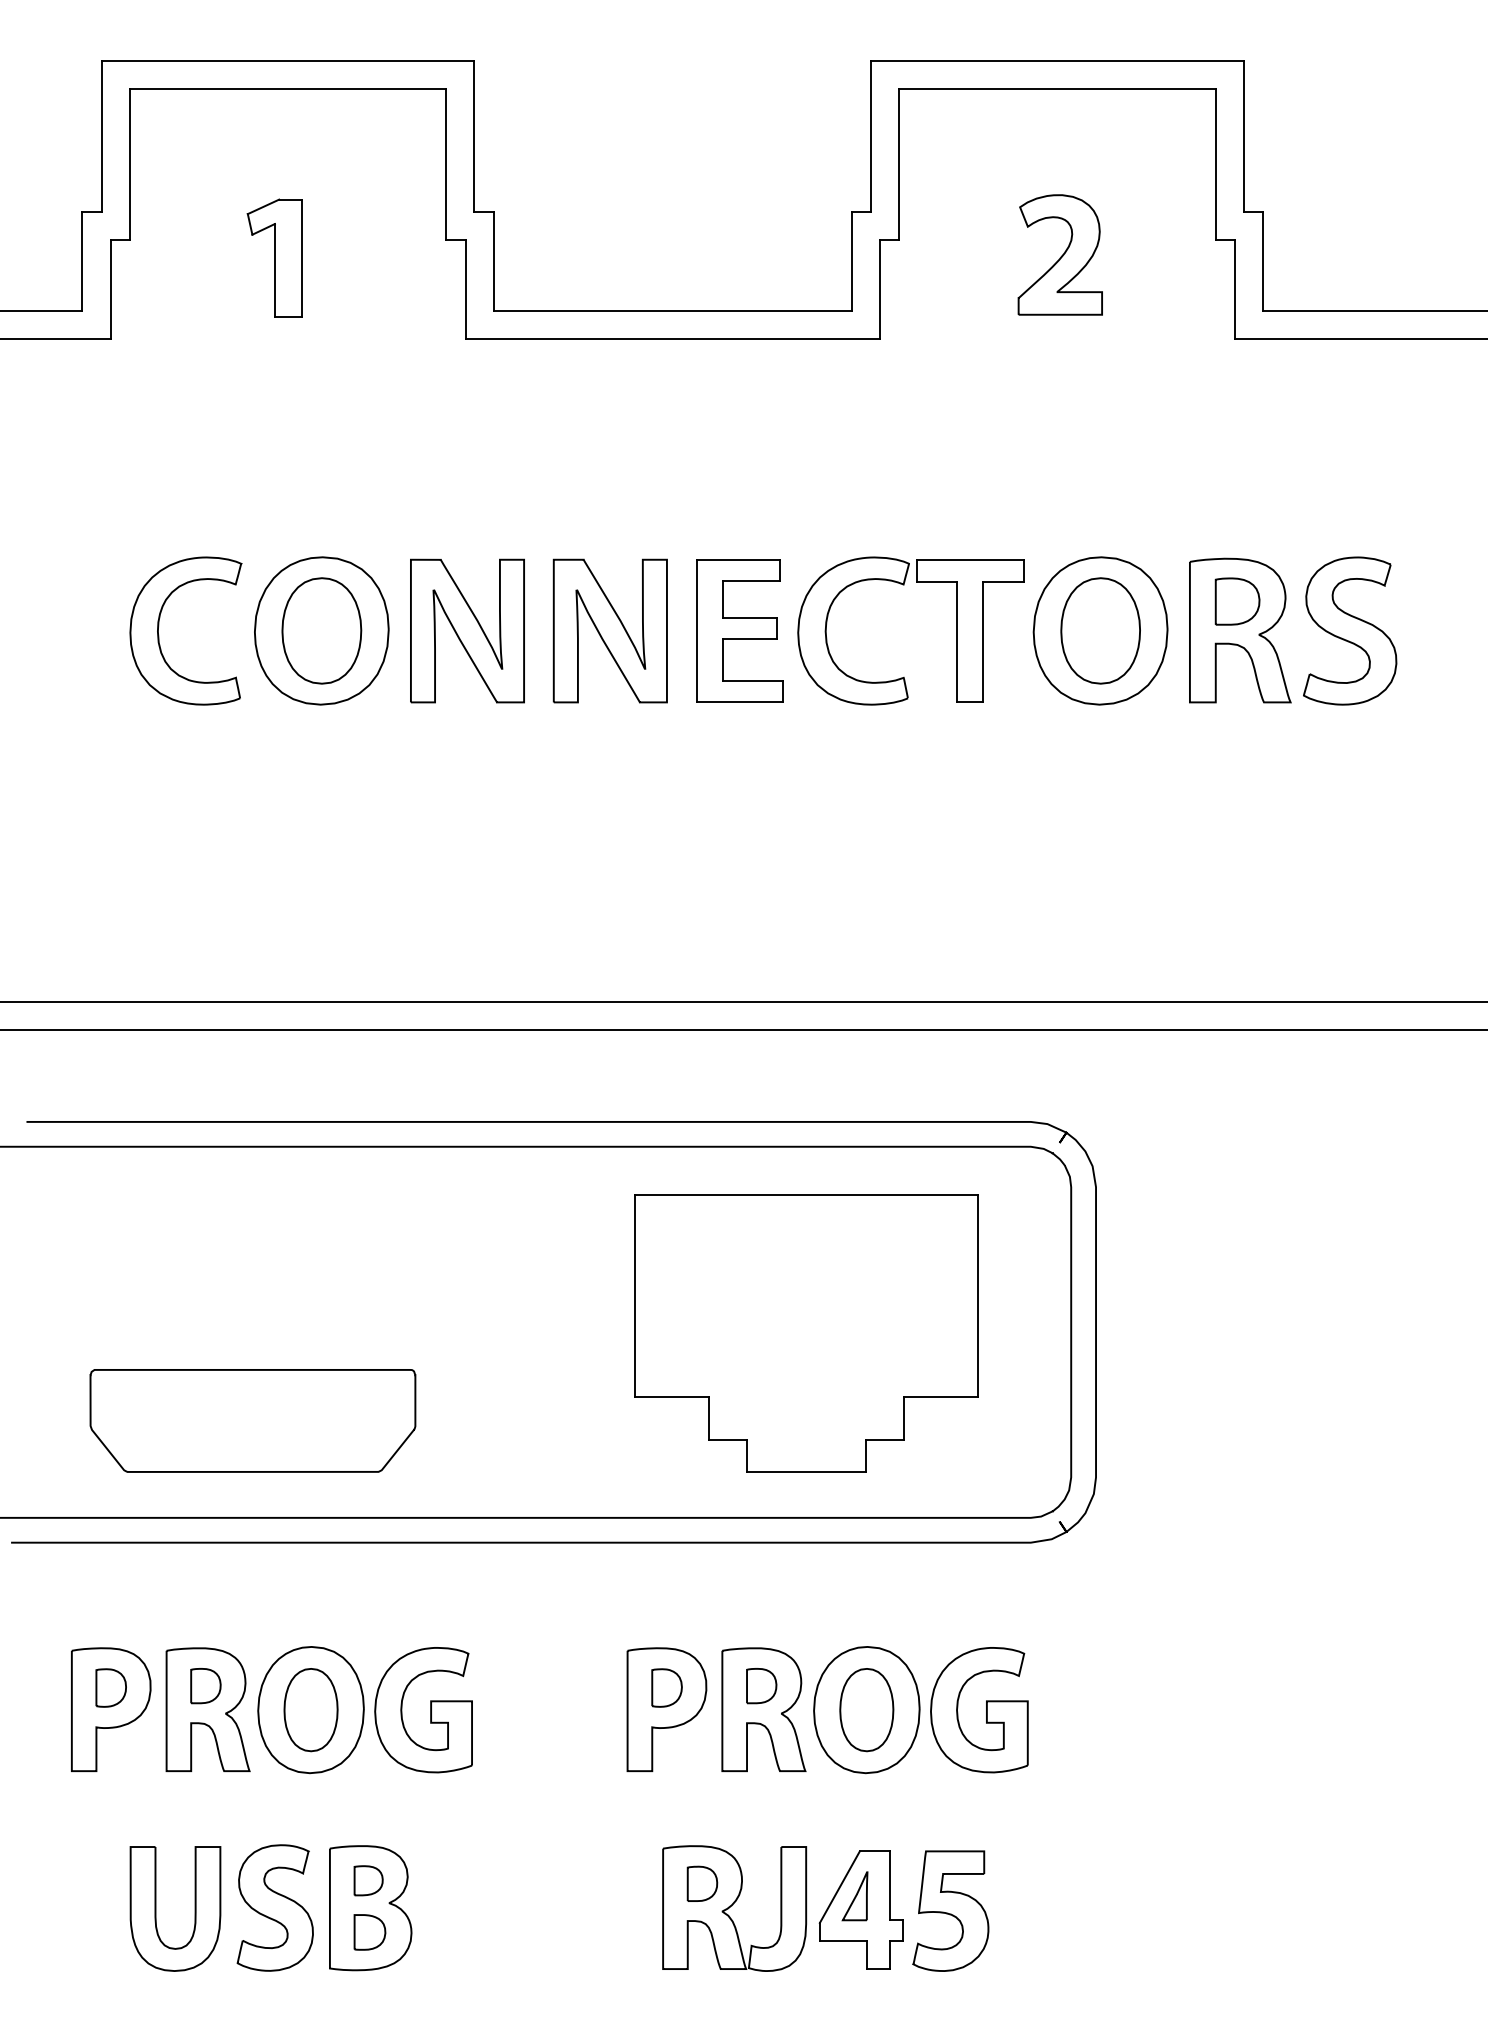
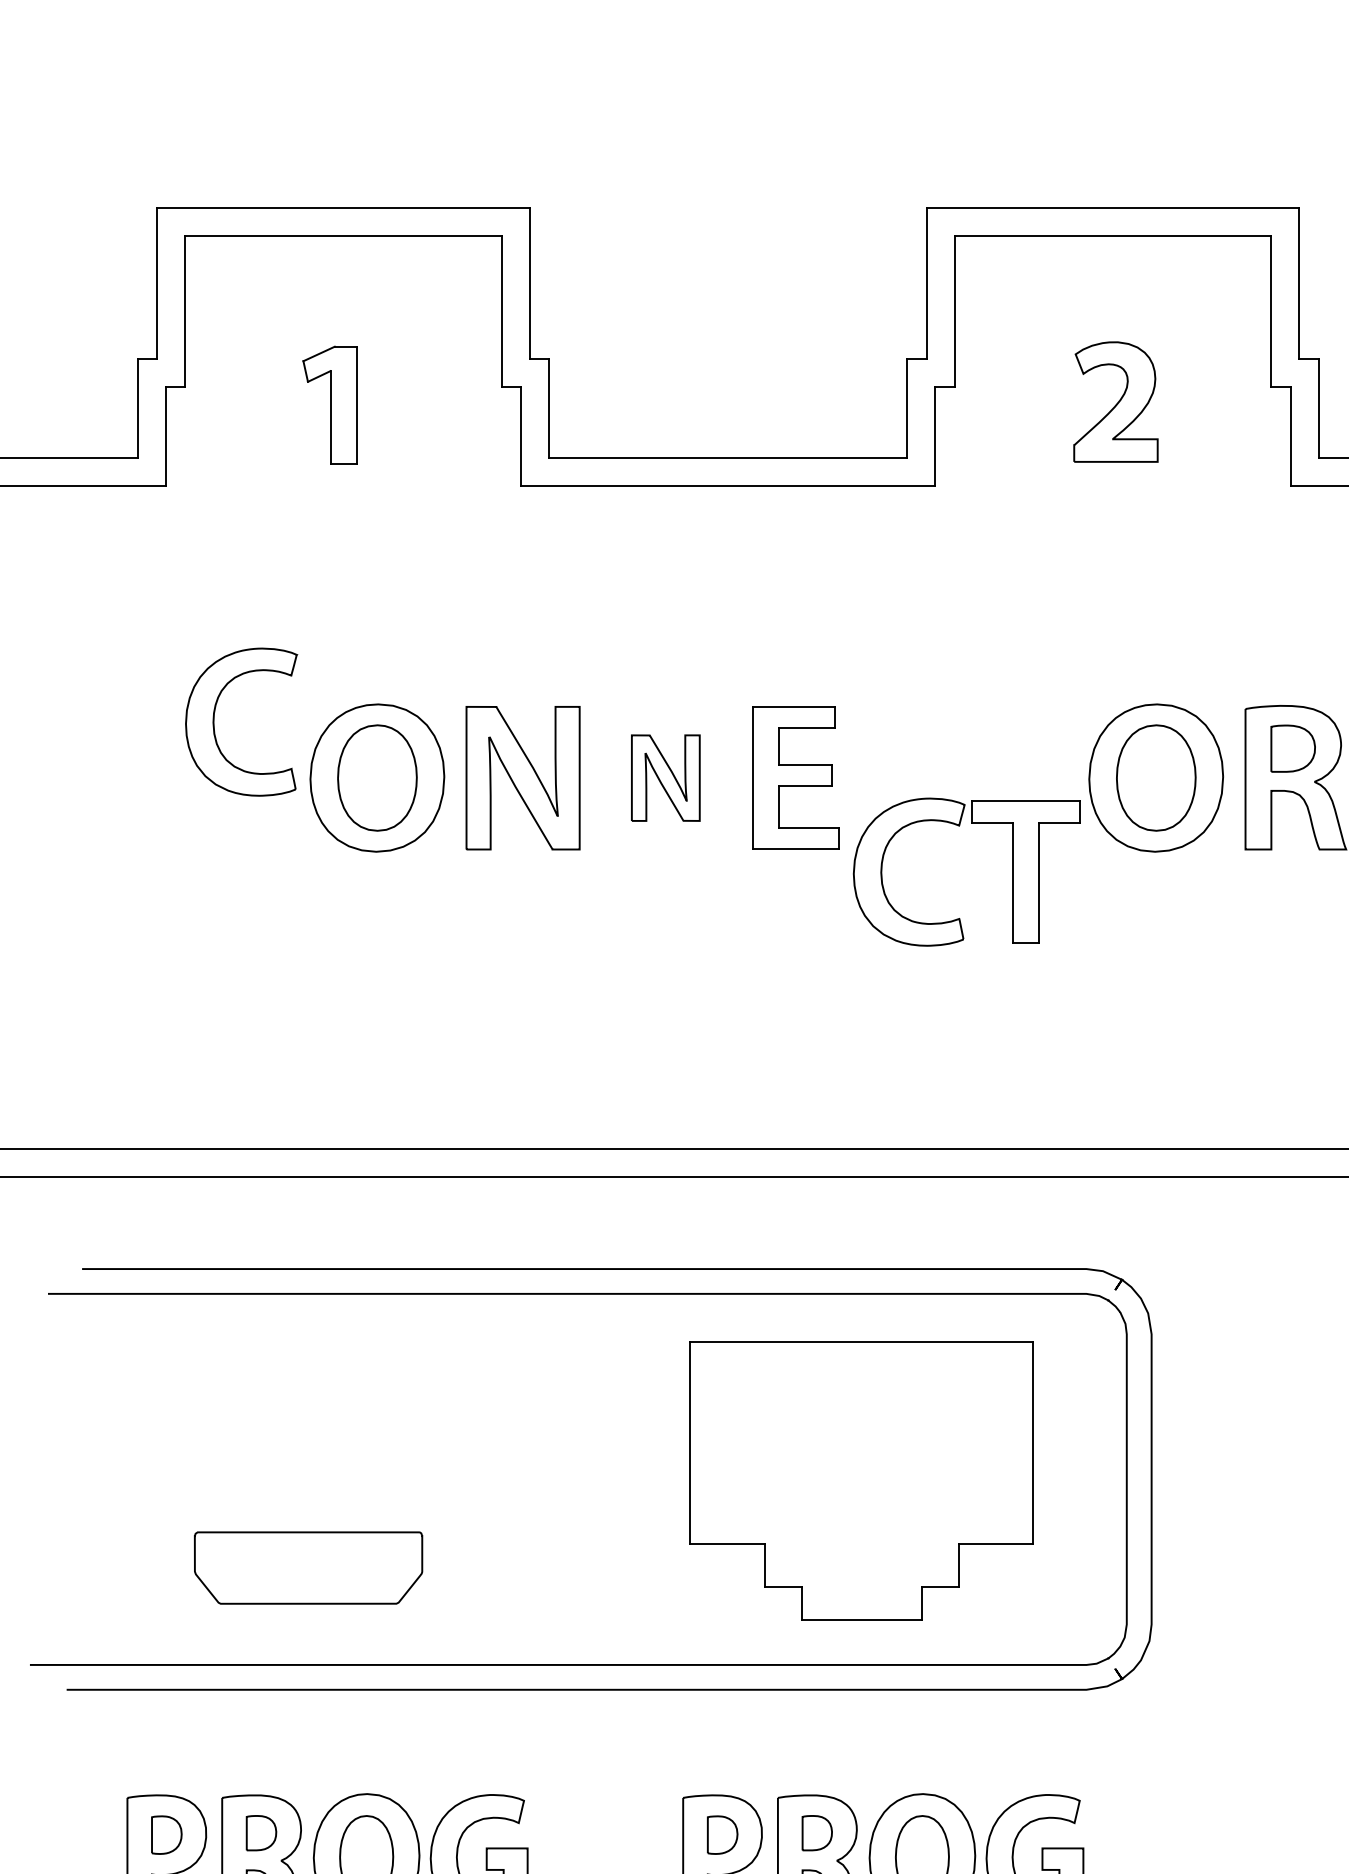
part: (904, 585) -> (960, 826), moved
part: (159, 626) -> (215, 717), moved
part: (609, 630) -> (665, 777), size x0.6
part: (252, 1420) -> (308, 1567), size x0.7

